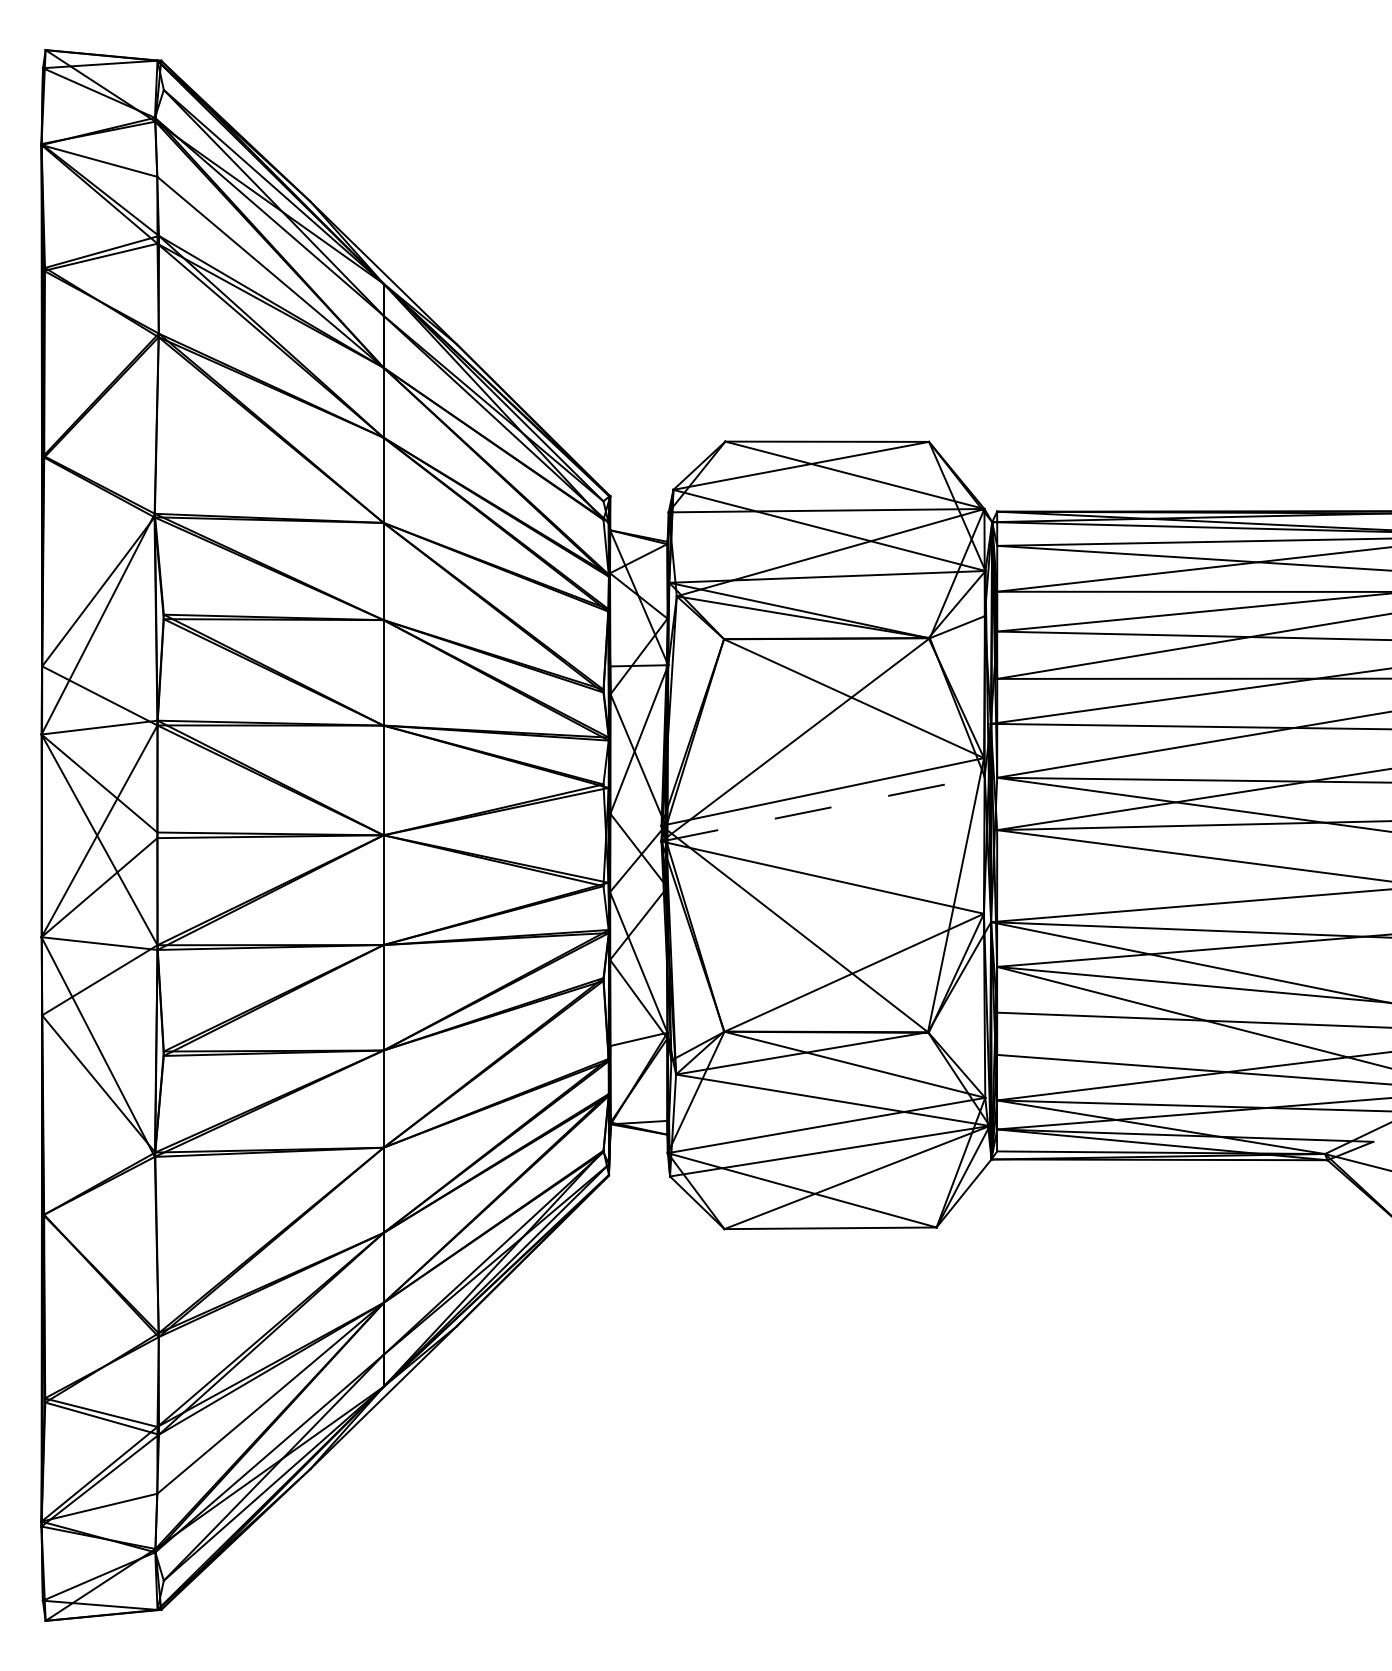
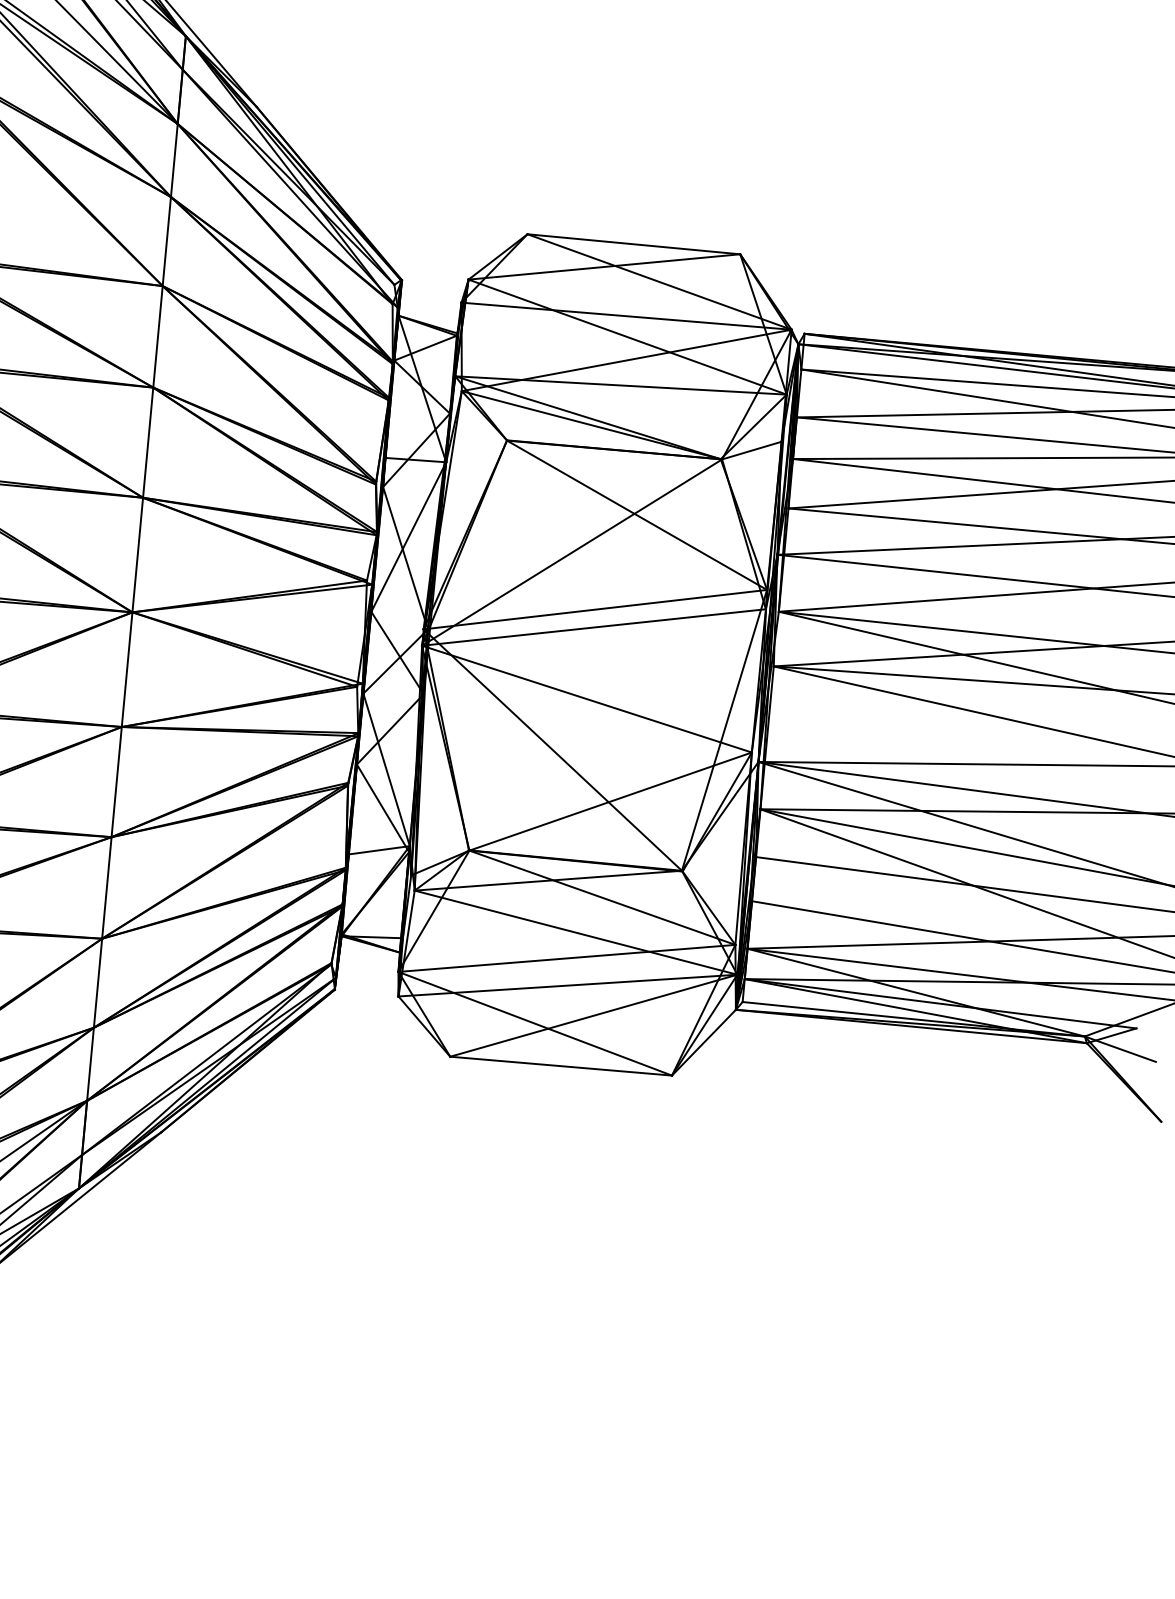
line: (823, 809) -> (594, 628), dashed -> solid

